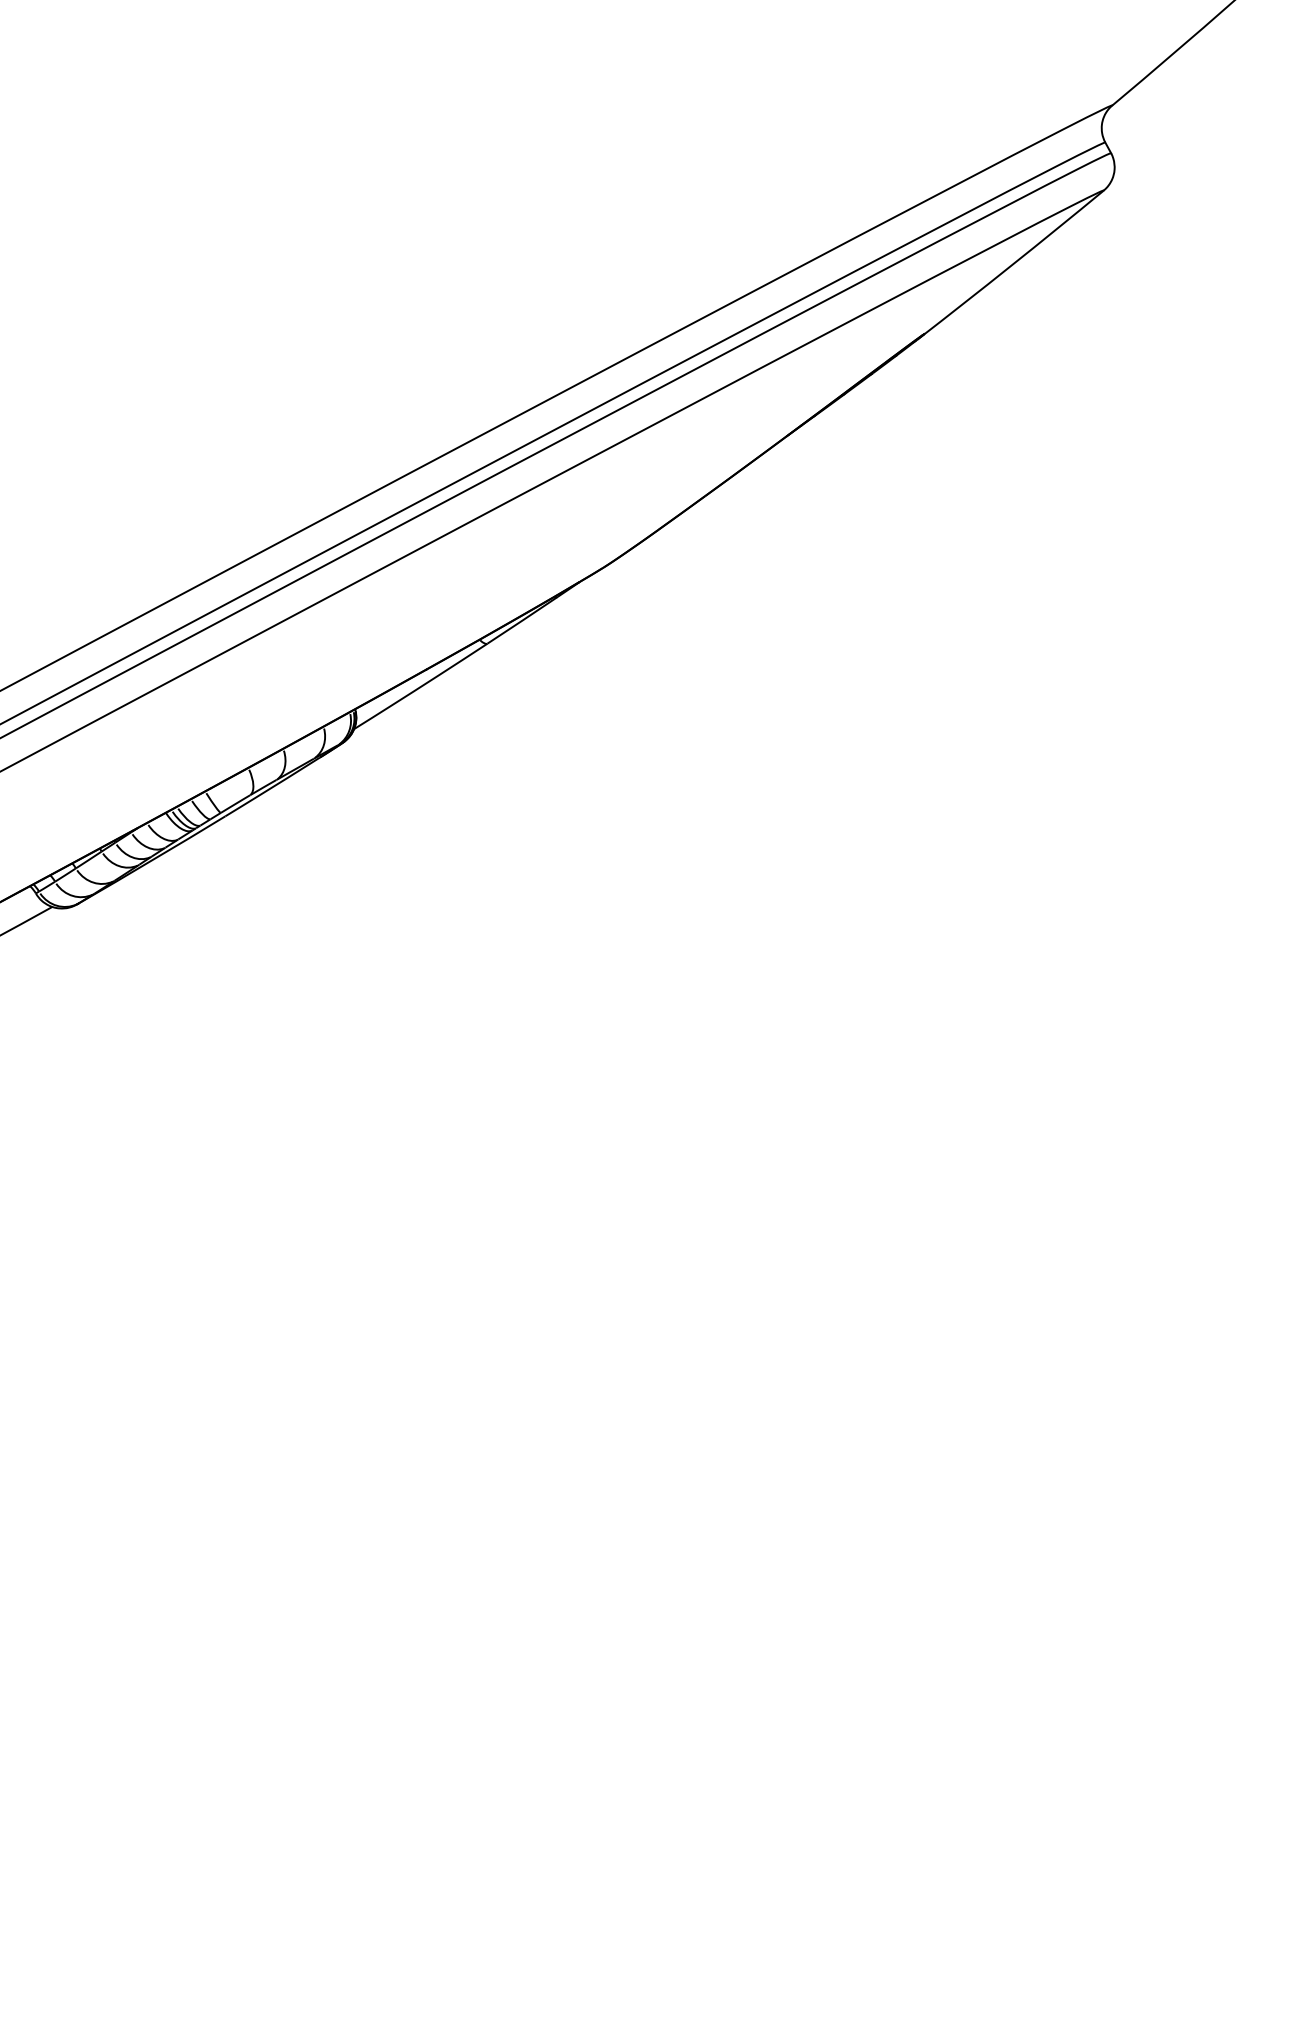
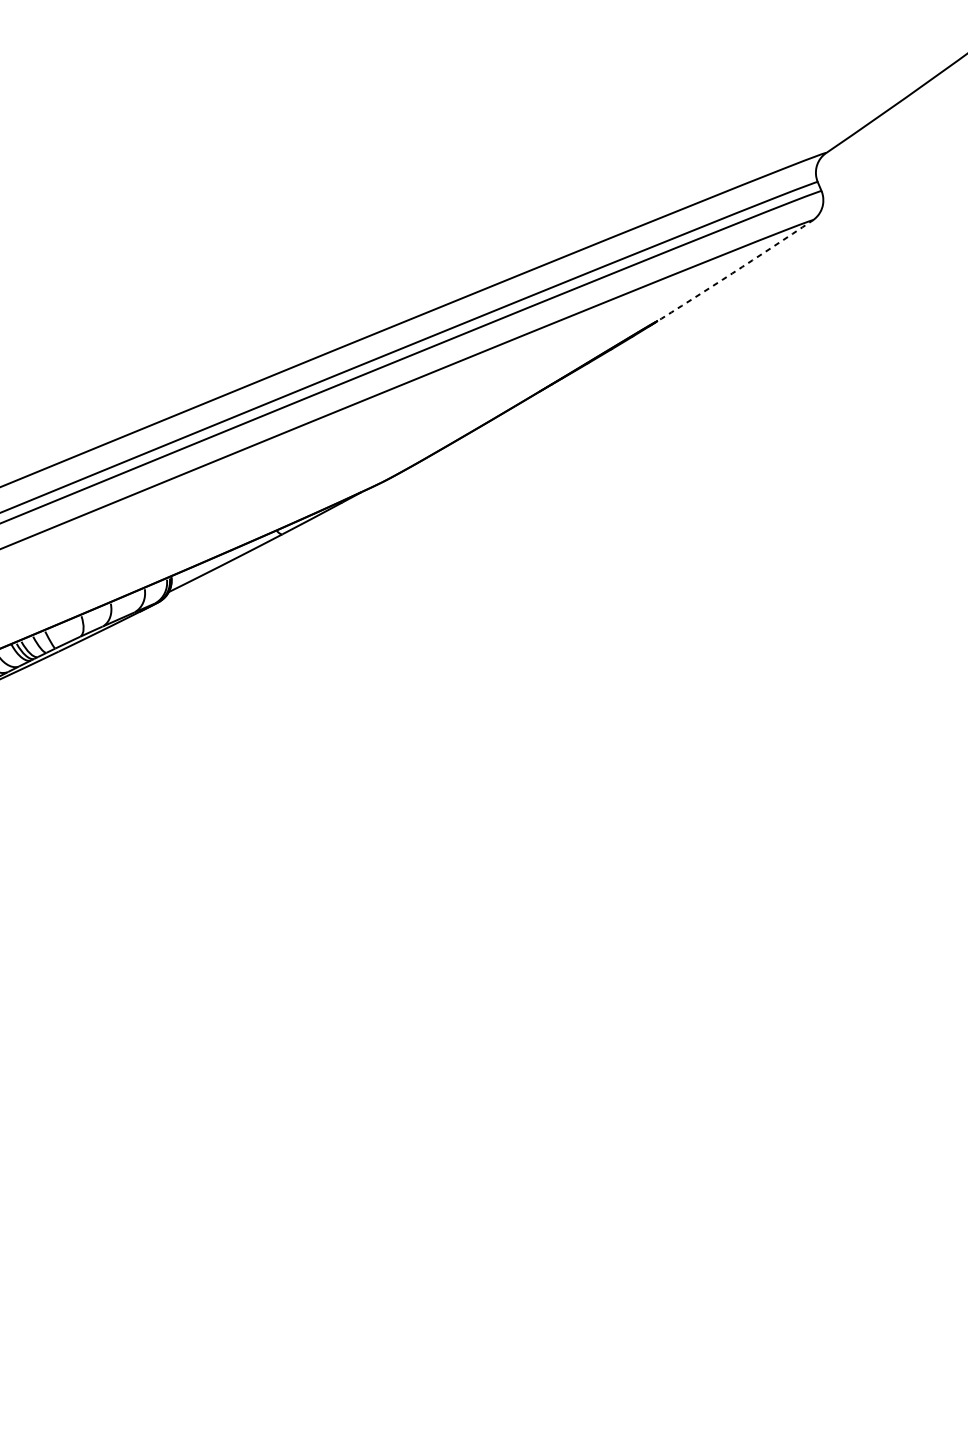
arc: (1010, 266) -> (731, 273), solid -> dashed

